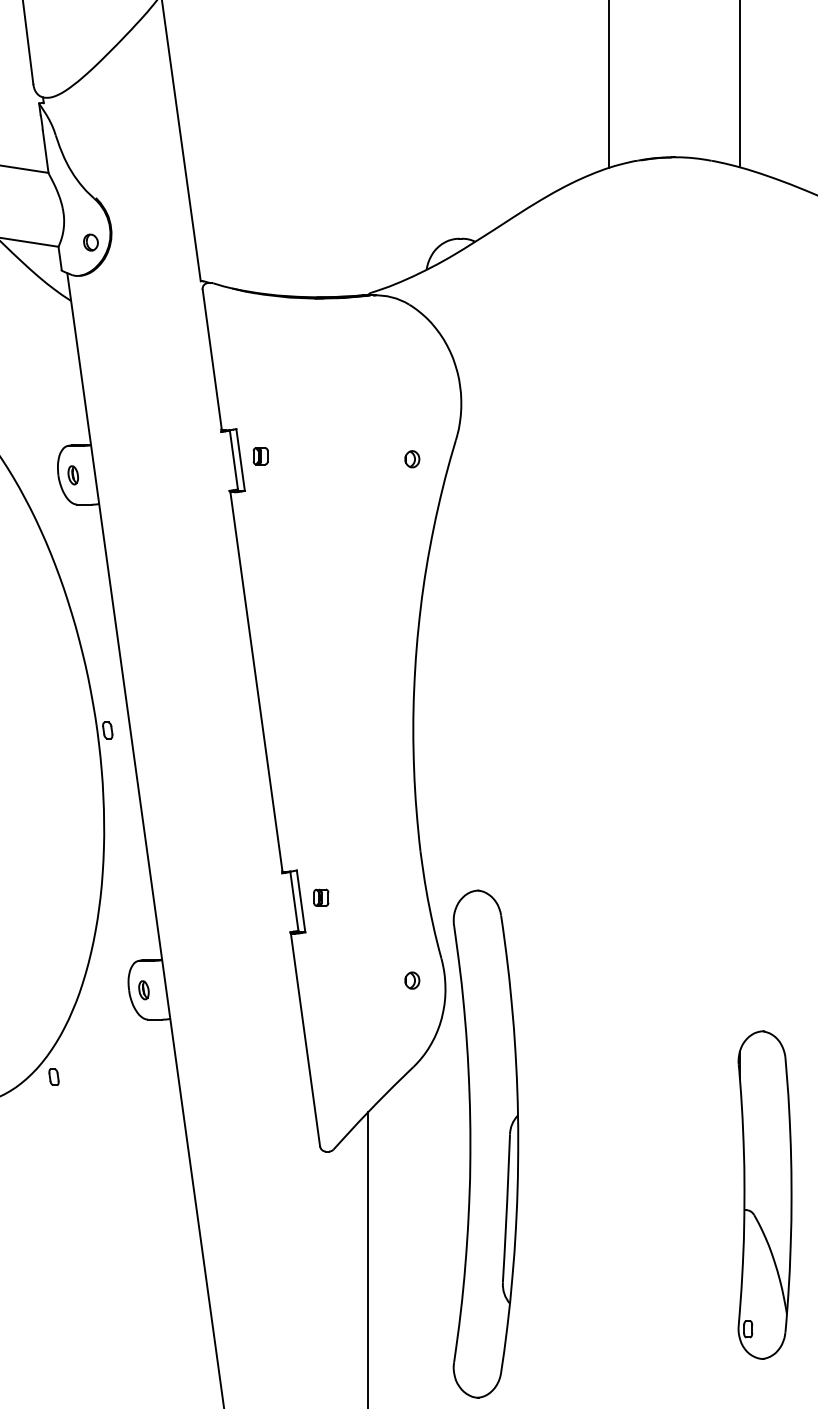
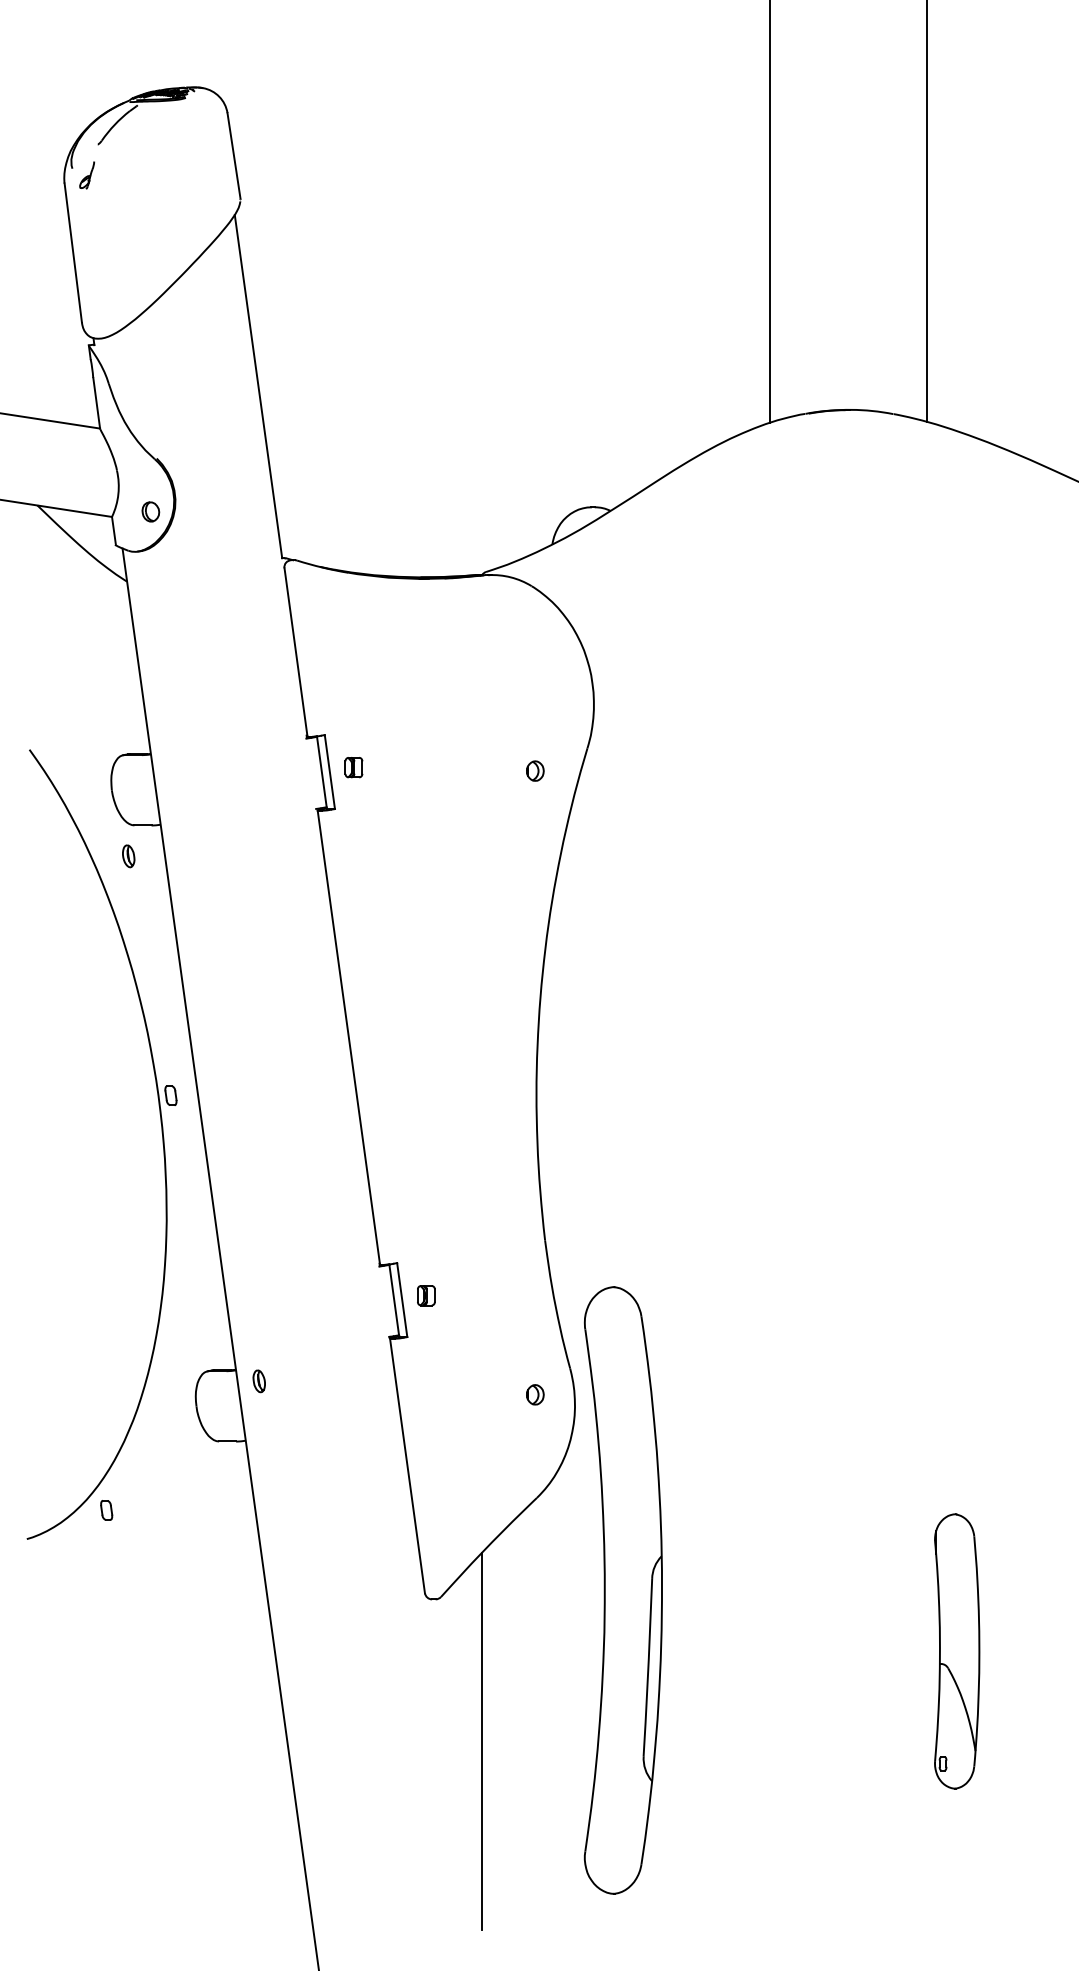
part: (73, 475) -> (128, 856), moved
part: (143, 990) -> (258, 1381), moved
part: (764, 1195) -> (956, 1651), size x0.7

